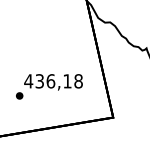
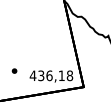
text: (53, 82) -> (51, 76), moved

